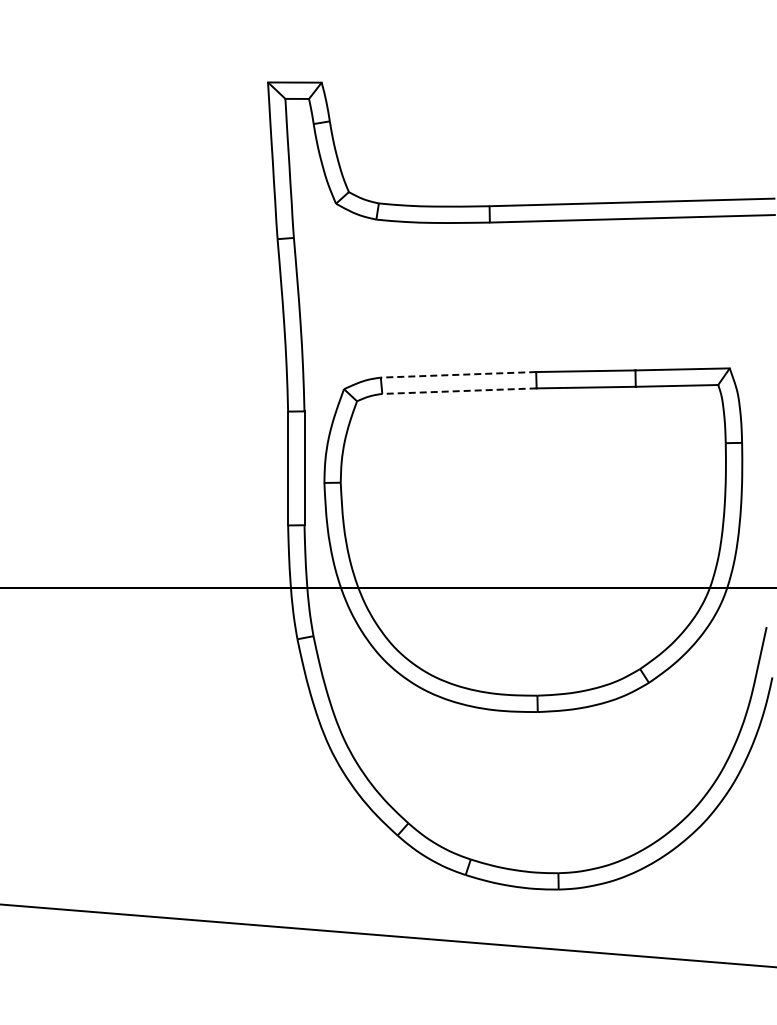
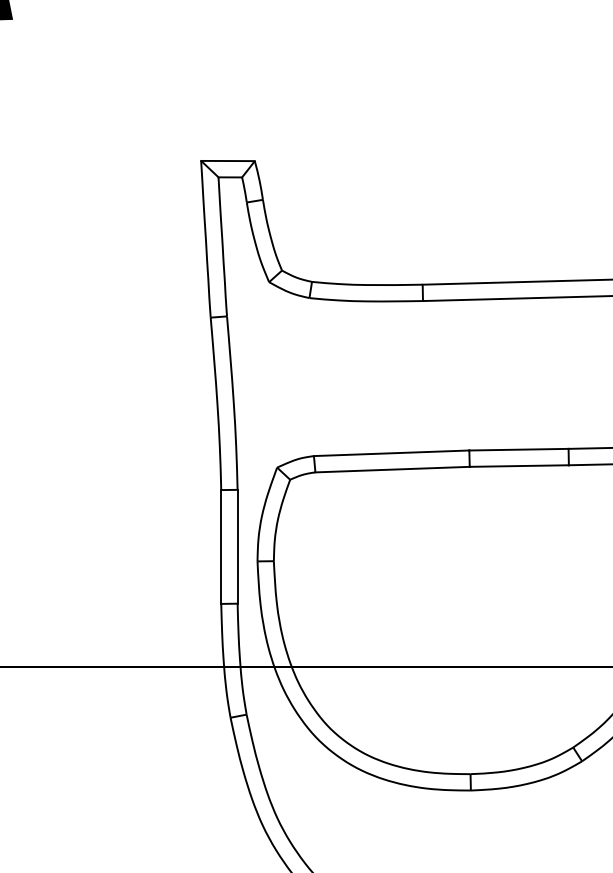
line: (458, 374) -> (391, 452), dashed -> solid
line: (458, 391) -> (391, 469), dashed -> solid

